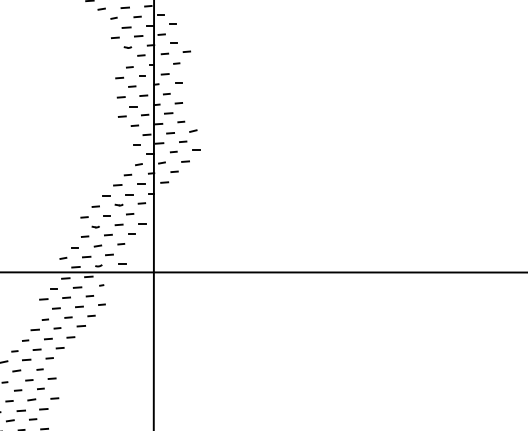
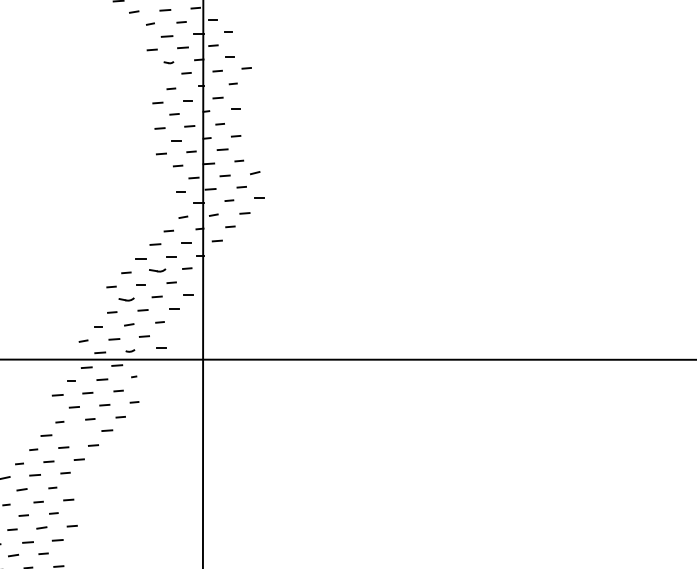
part: (118, 204) -> (156, 270), size x1.6
part: (95, 226) -> (126, 299), size x1.6
line: (57, 328) -> (75, 433), removed

